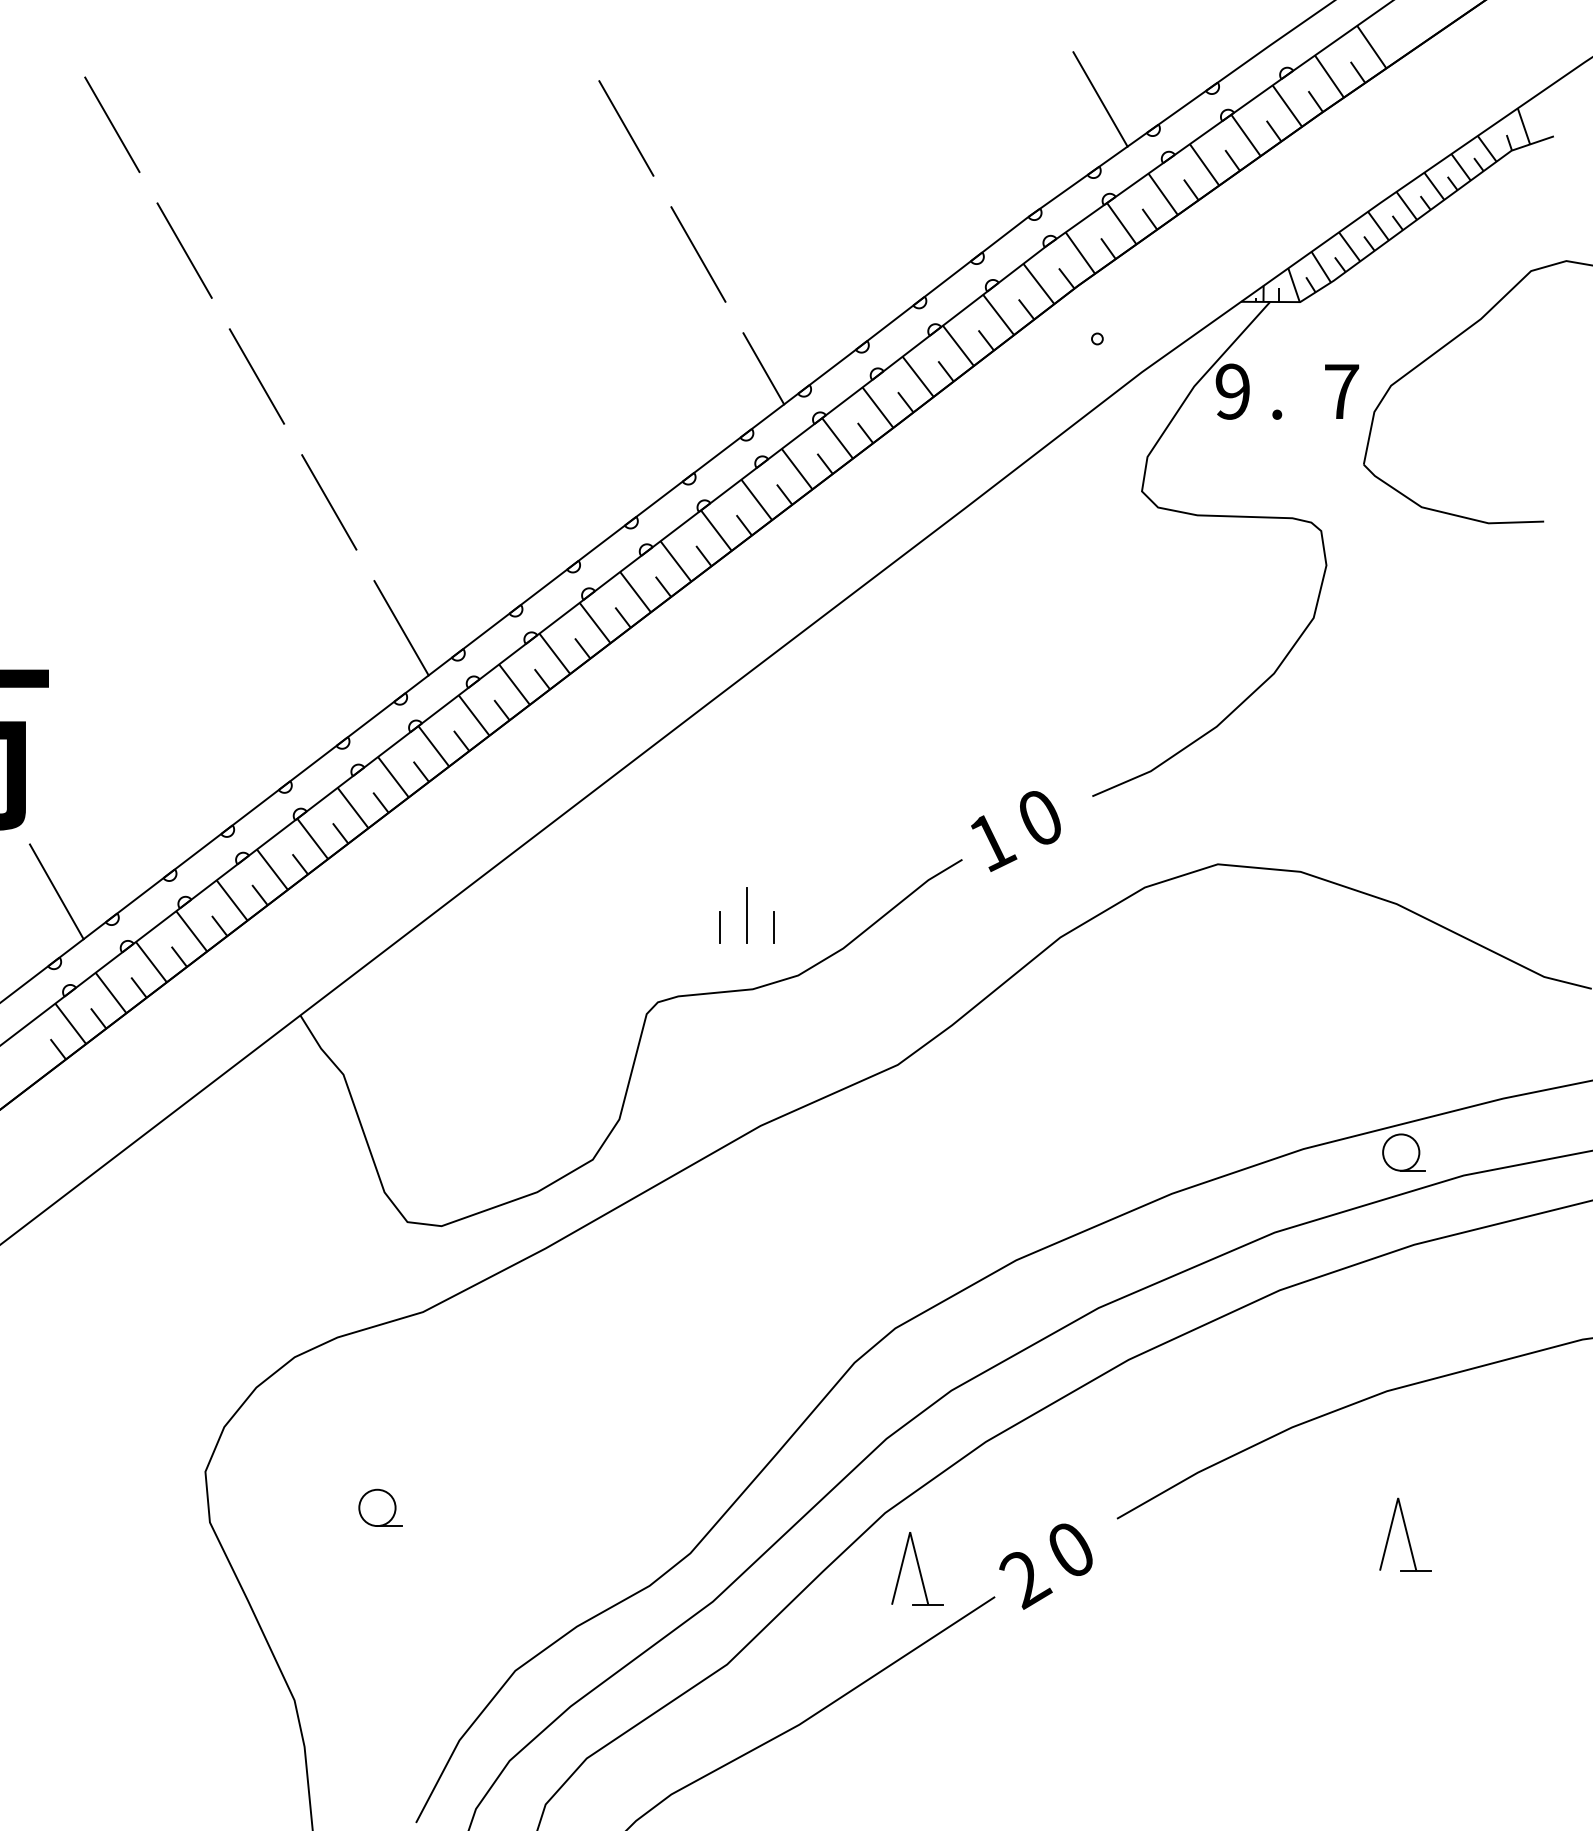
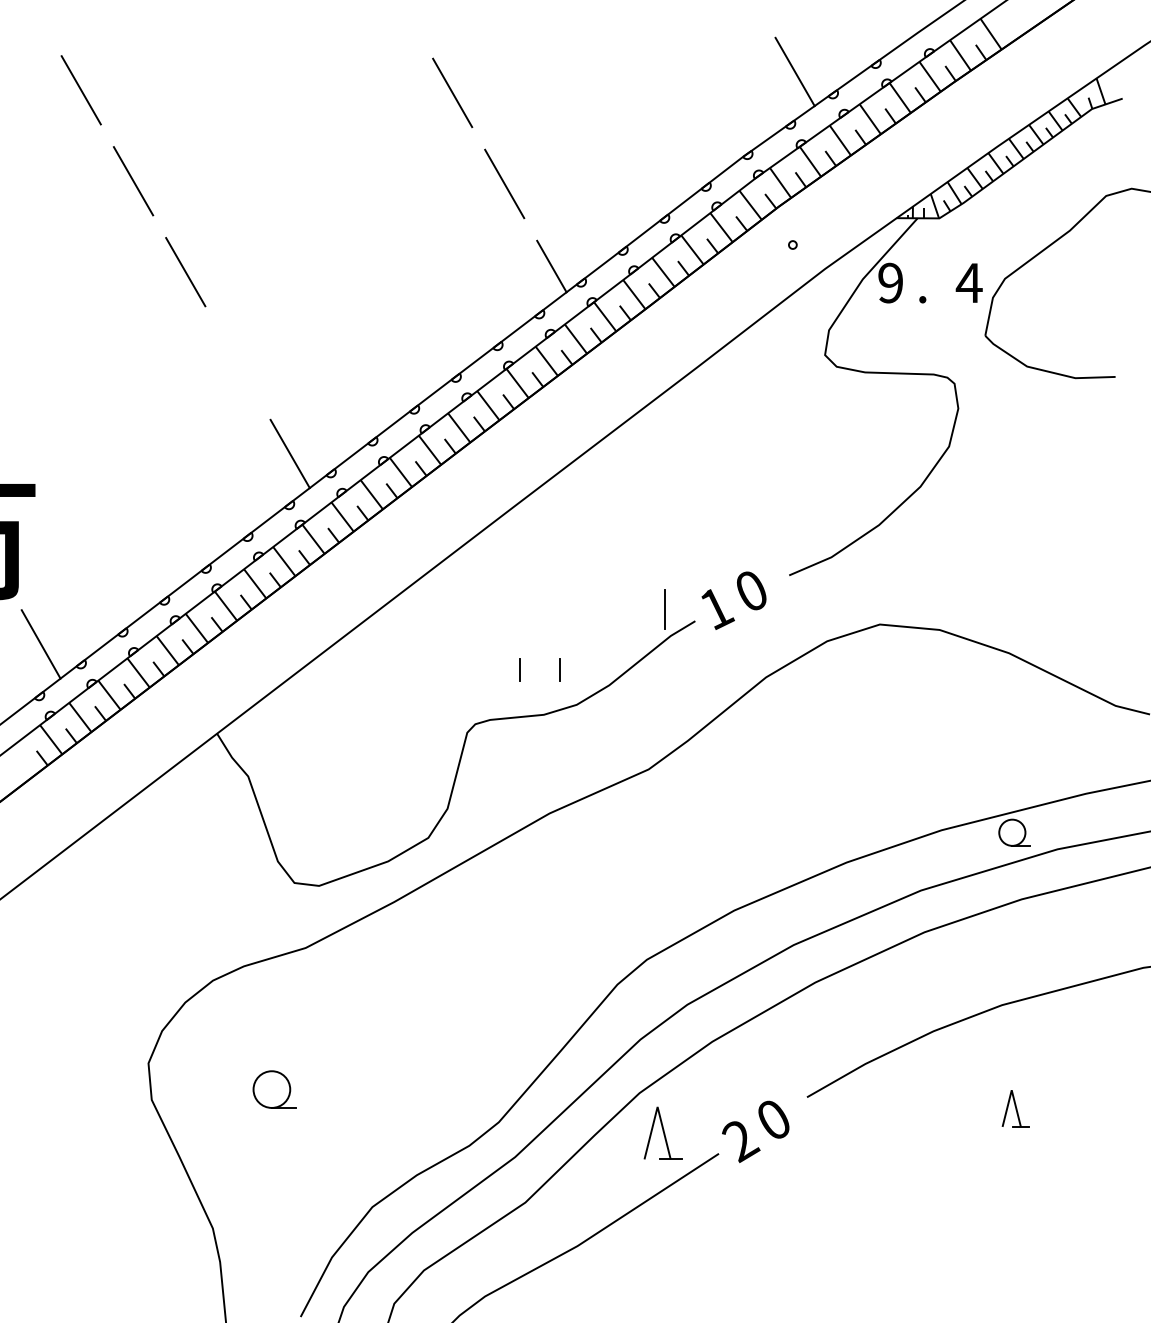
text: (1341, 391) -> (969, 282), 7 -> 4
line: (329, 502) -> (238, 363), removed
line: (746, 915) -> (664, 609), moved
part: (380, 1507) -> (274, 1089), size x1.4
part: (1405, 1534) -> (1015, 1108), size x0.7

